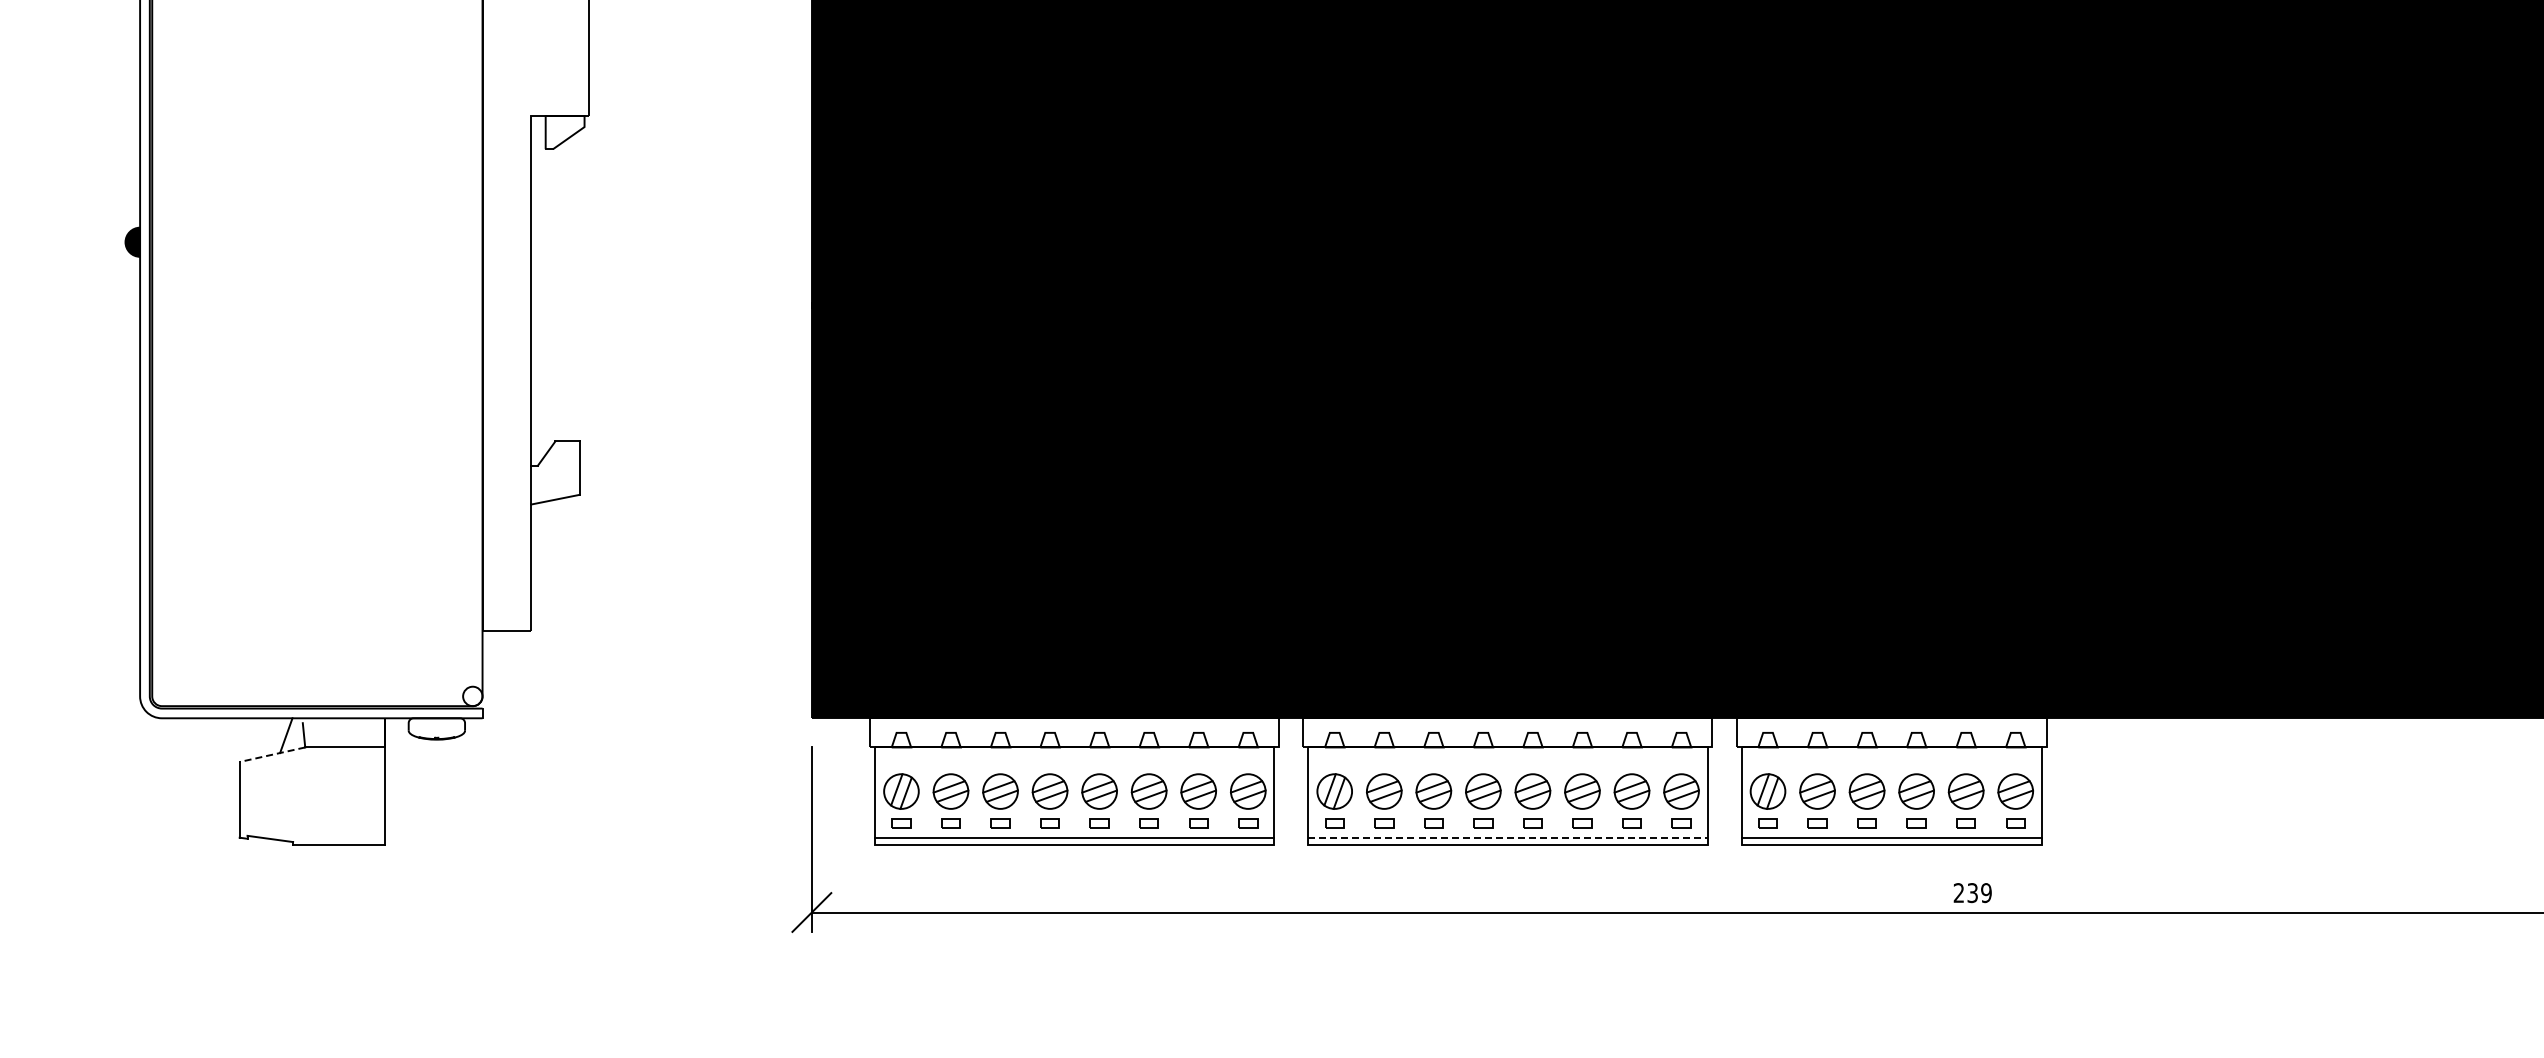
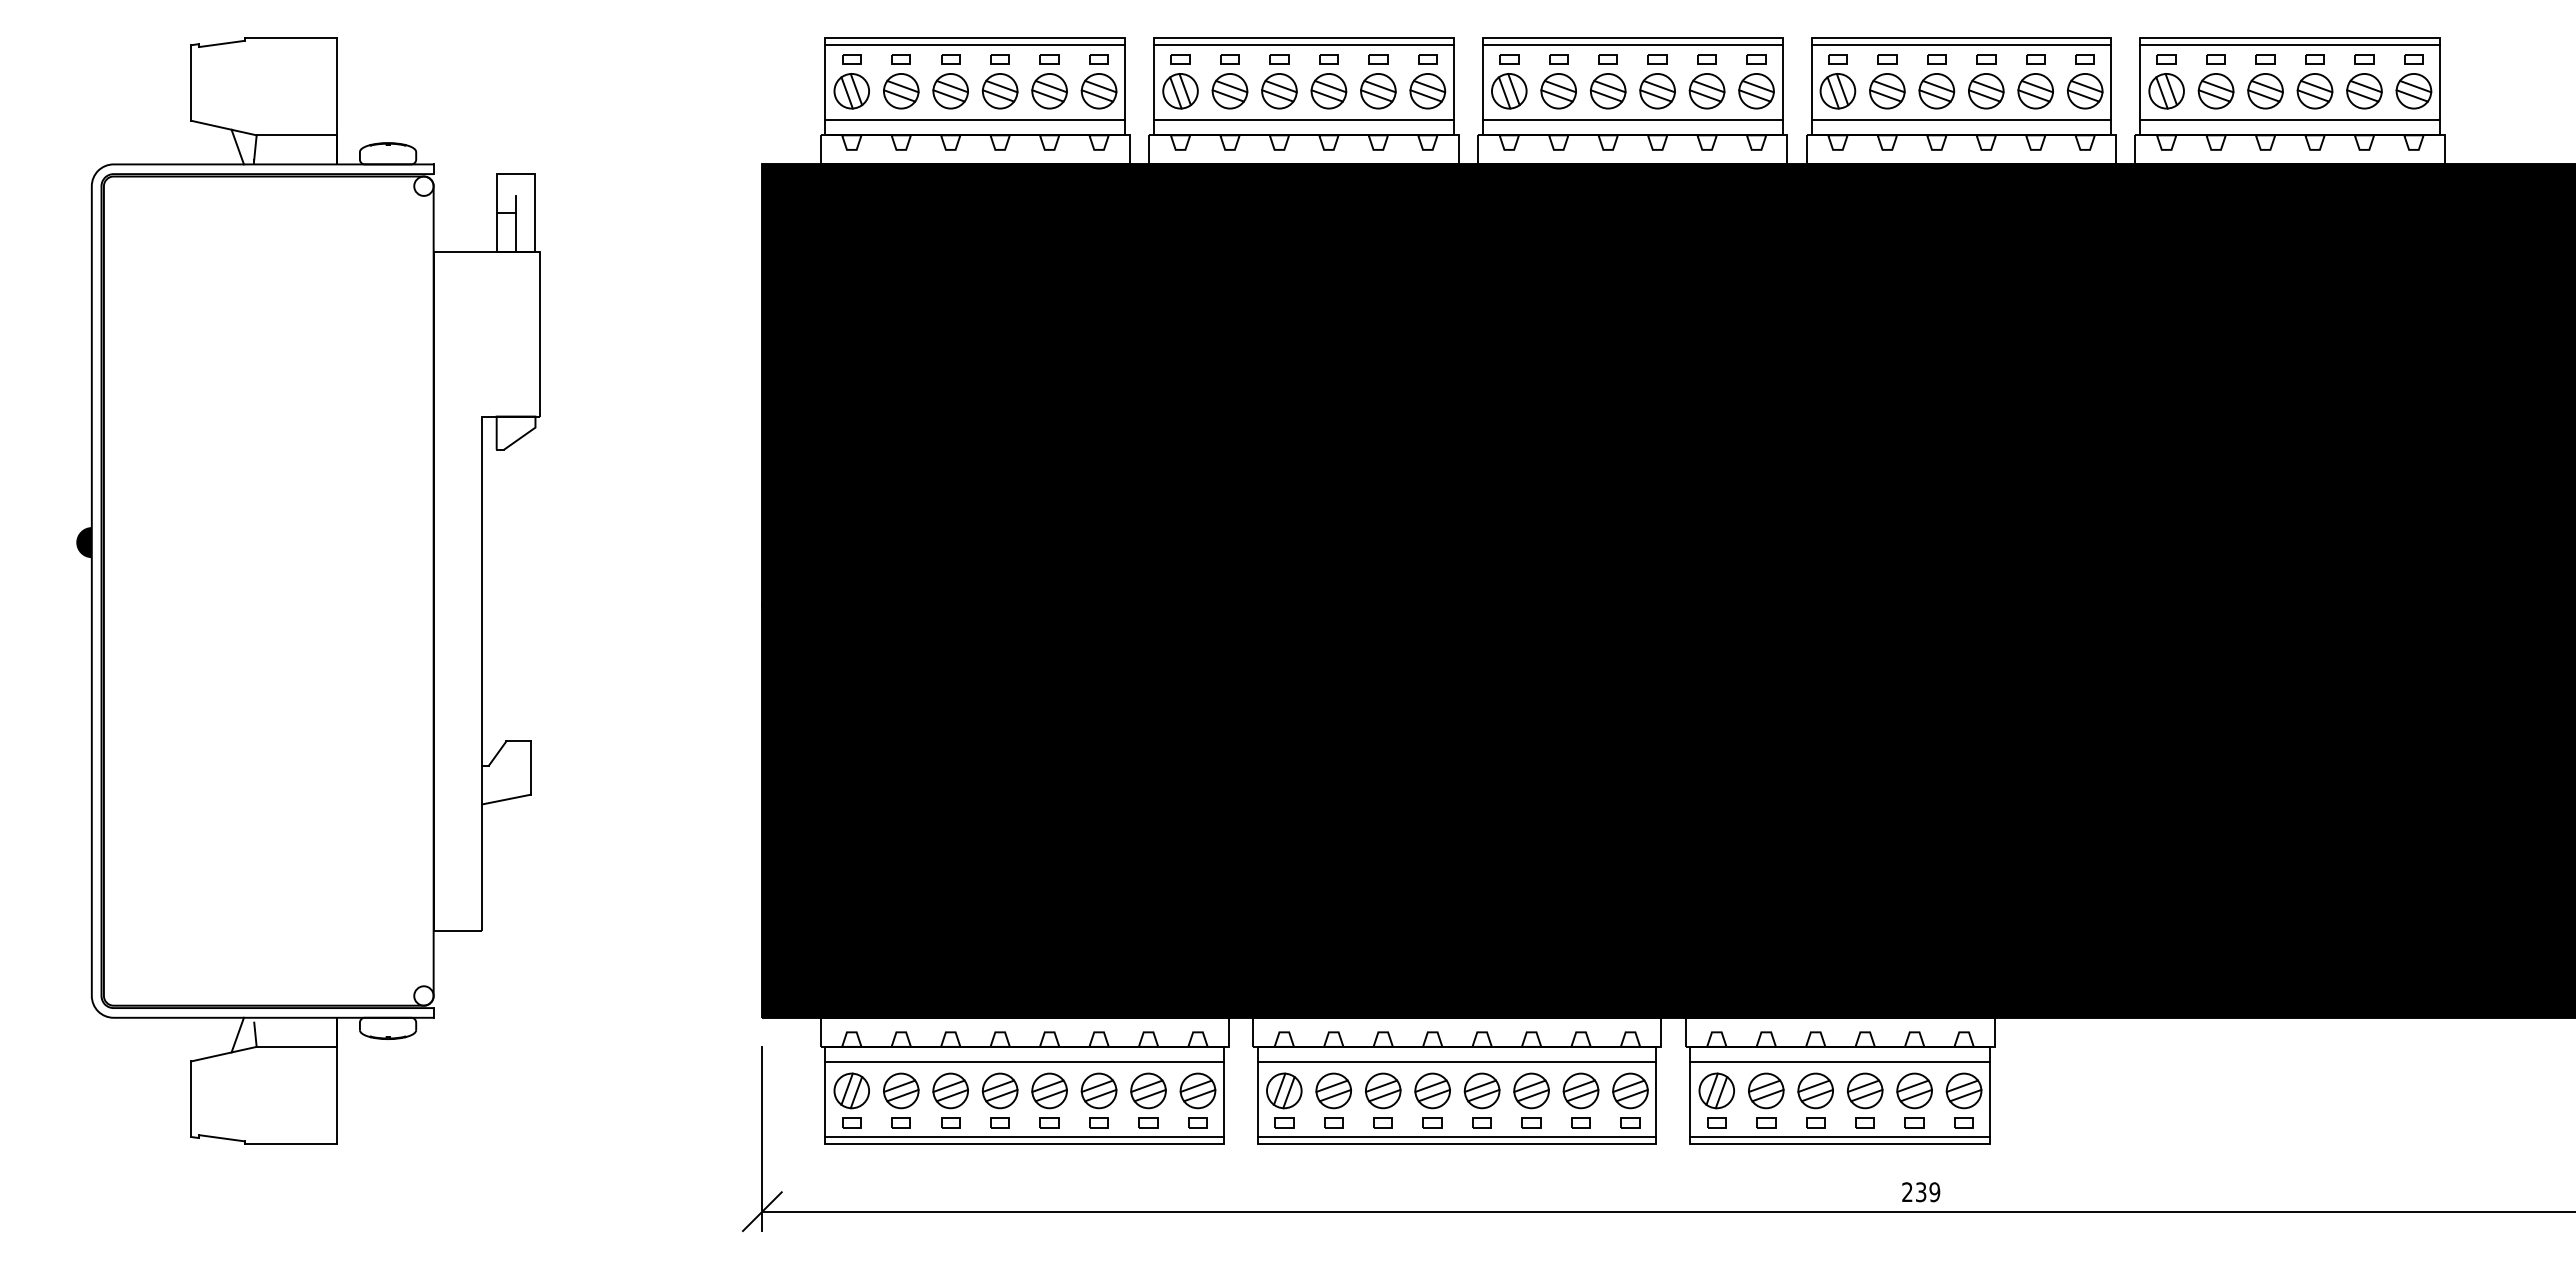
line: (272, 755) -> (223, 1054), dashed -> solid
line: (1074, 762) -> (1024, 1061), added
line: (1507, 762) -> (1456, 1061), added
line: (1891, 762) -> (1840, 1061), added
line: (1508, 838) -> (1457, 1137), dashed -> solid

